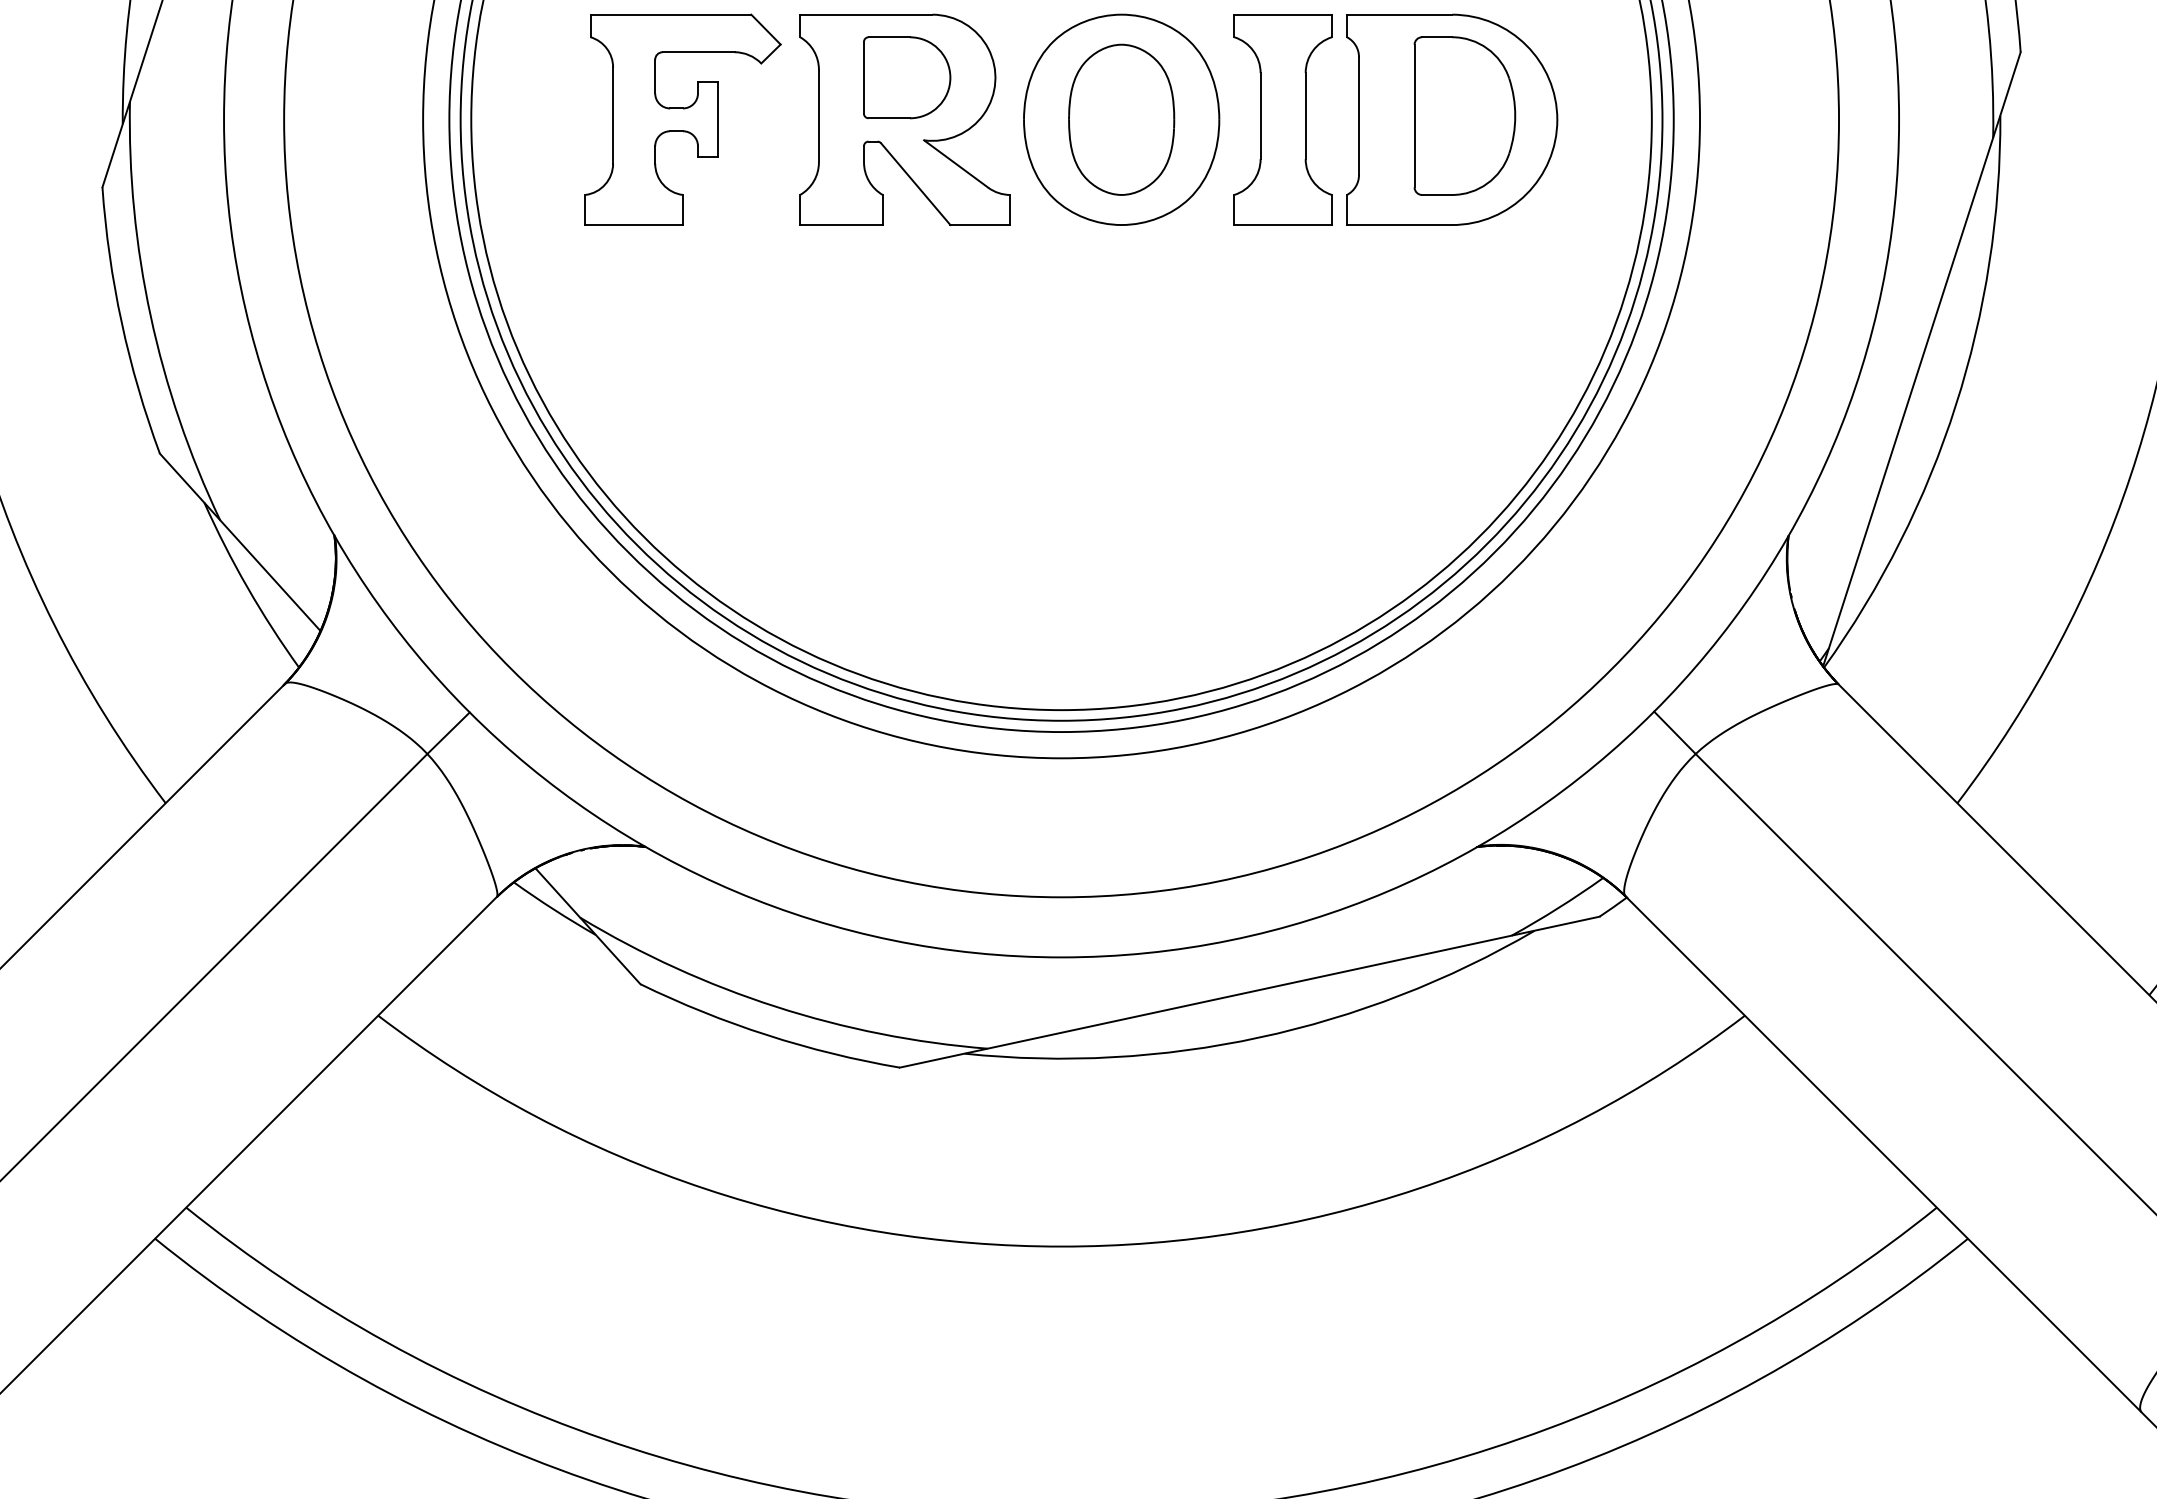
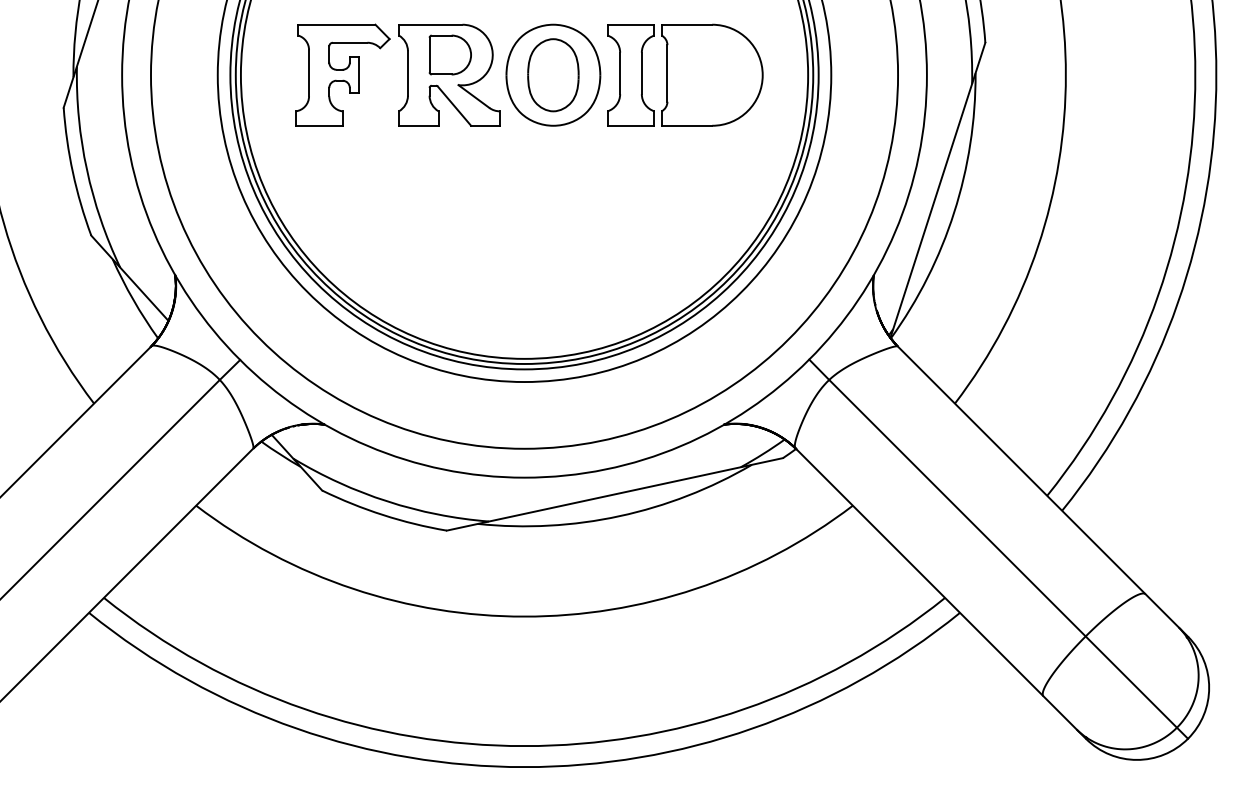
part: (1465, 116) -> (718, 73), removed

